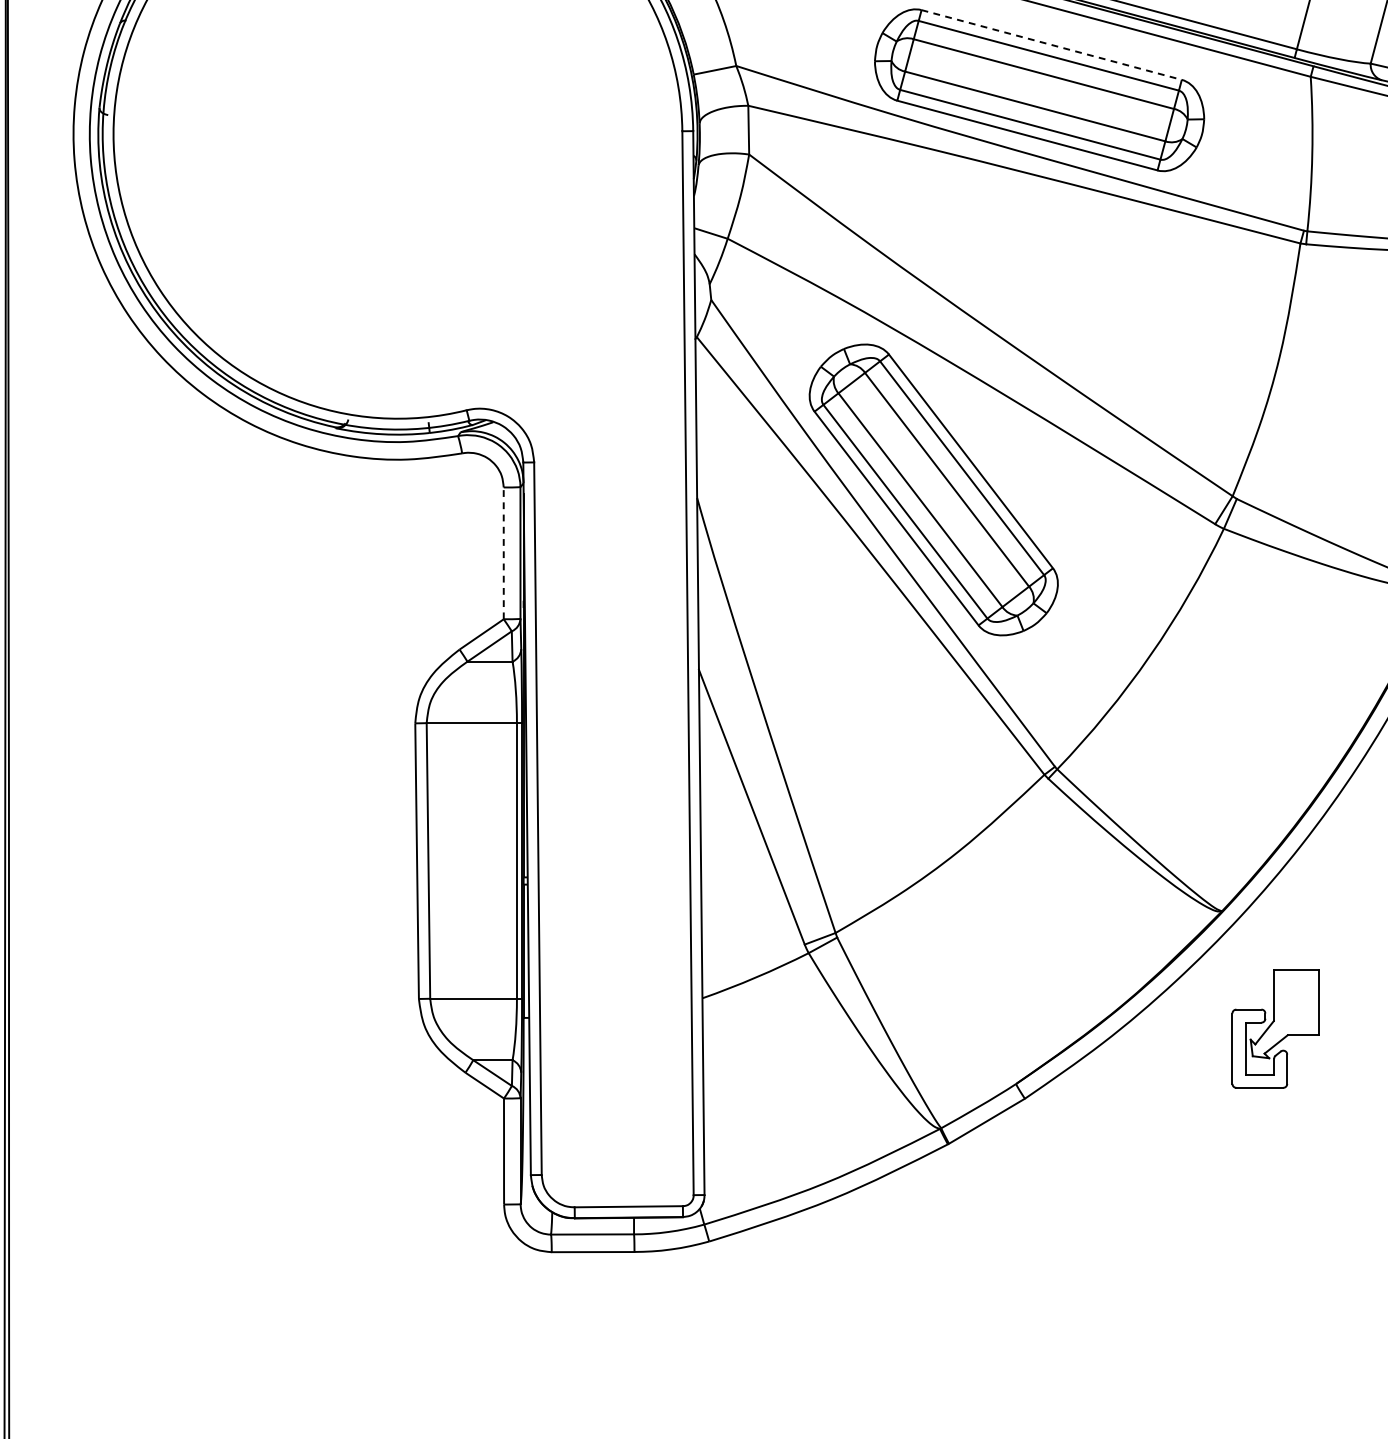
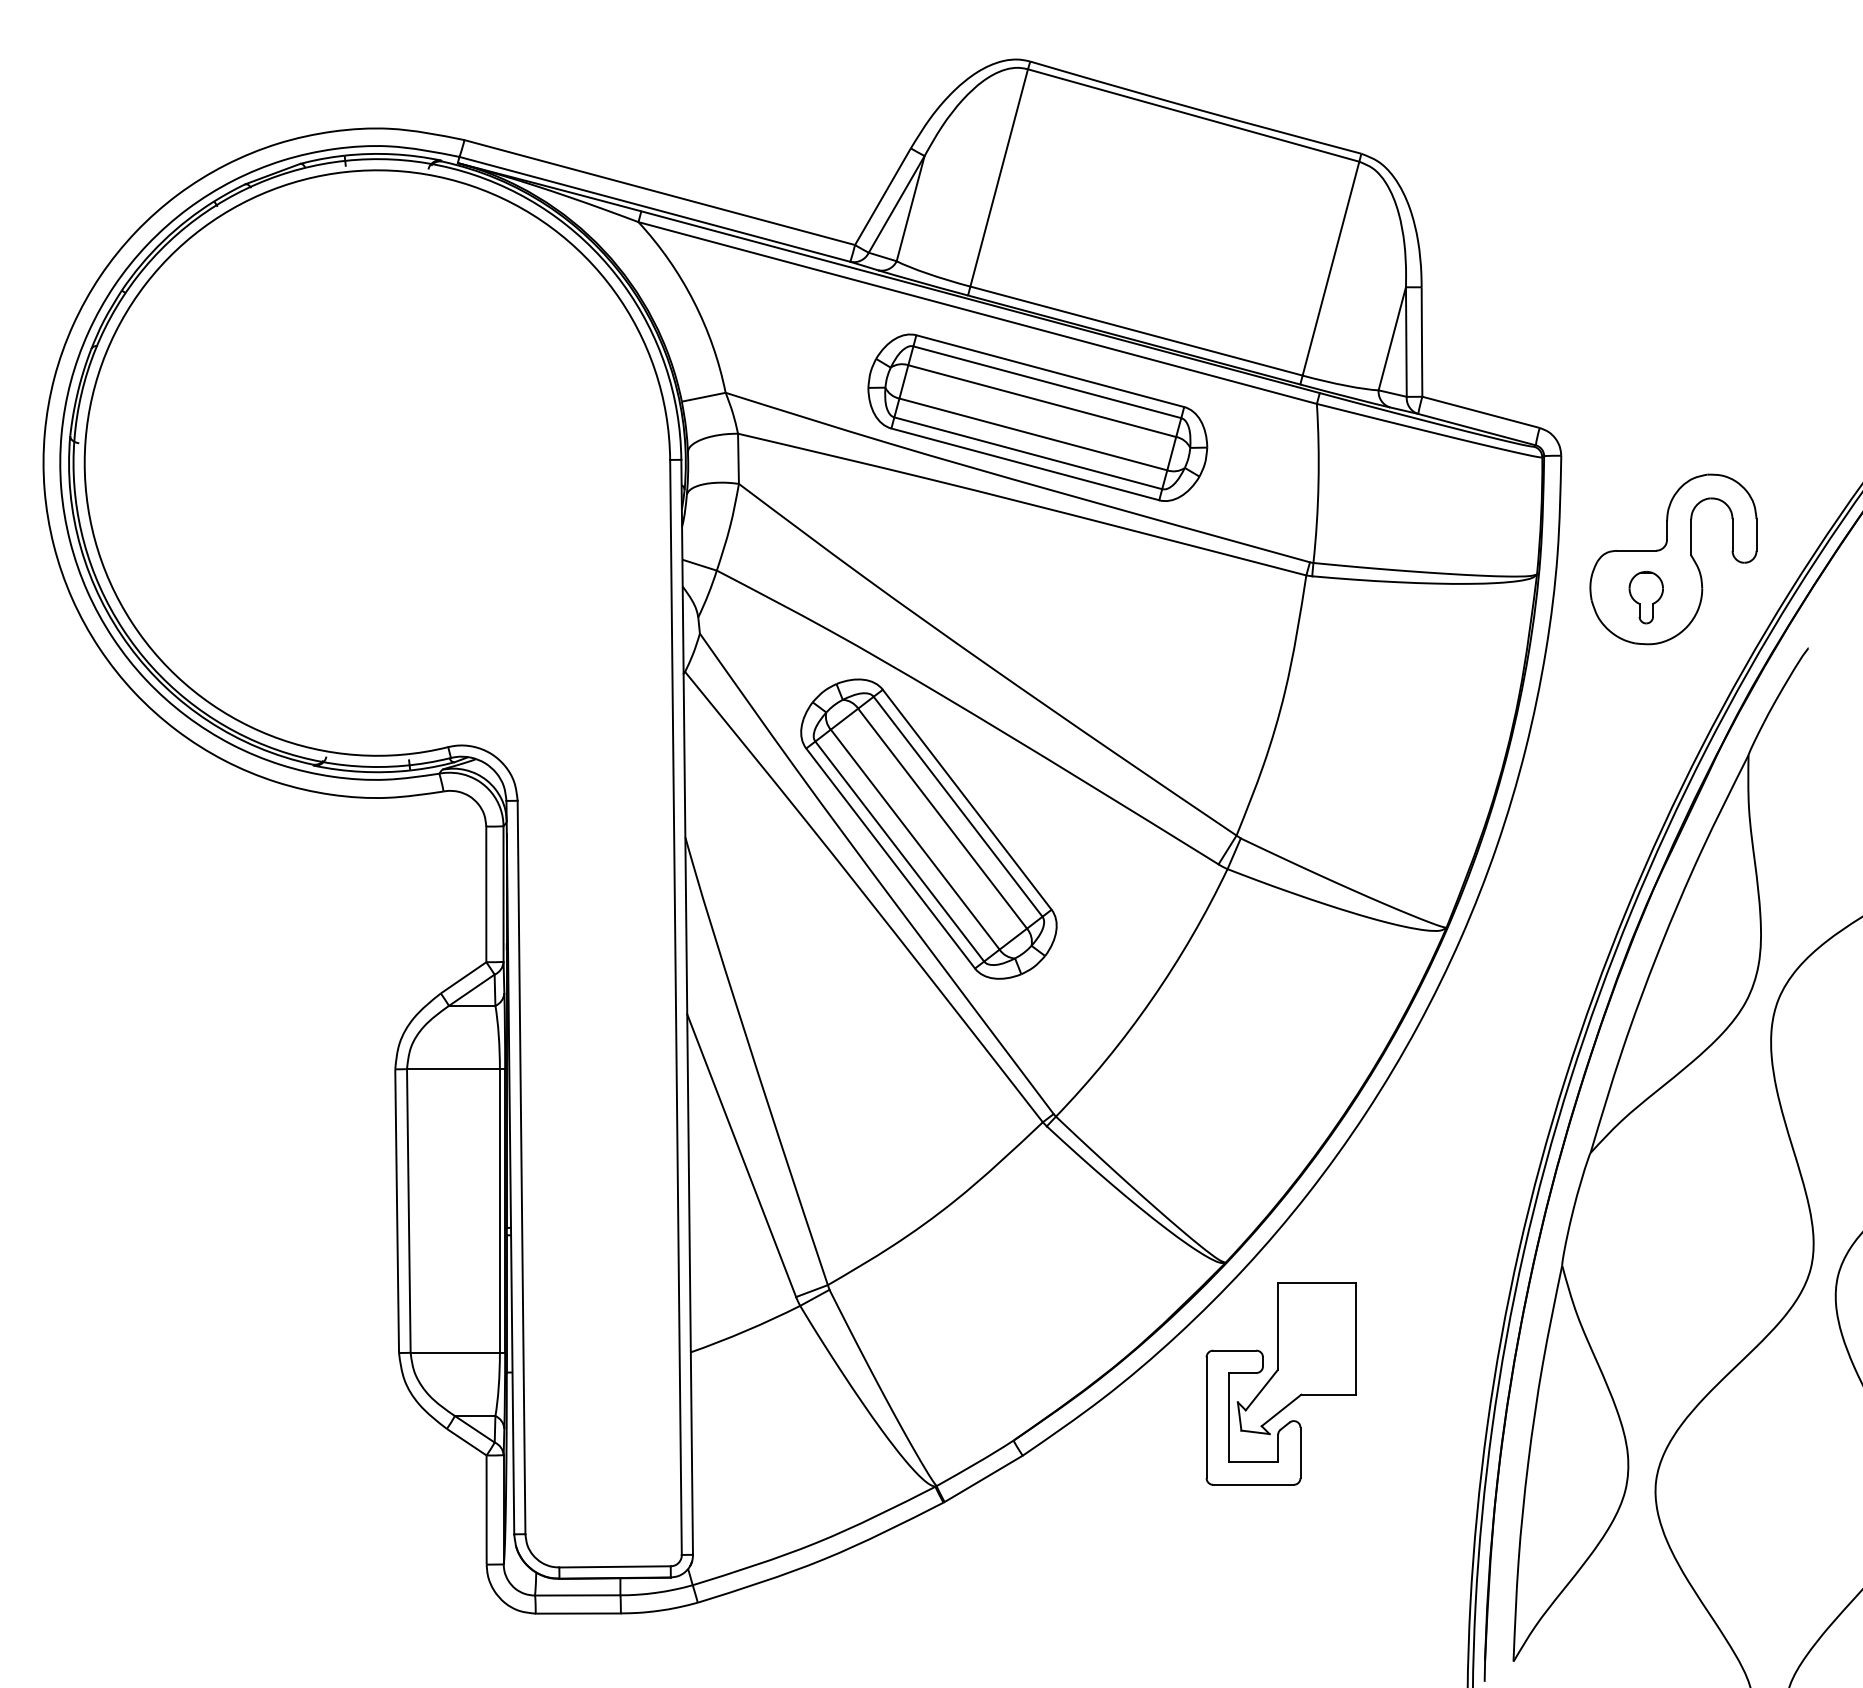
line: (1051, 45) -> (1050, 371), dashed -> solid
line: (503, 553) -> (486, 894), dashed -> solid
part: (1275, 1028) -> (1280, 1383), size x1.67

